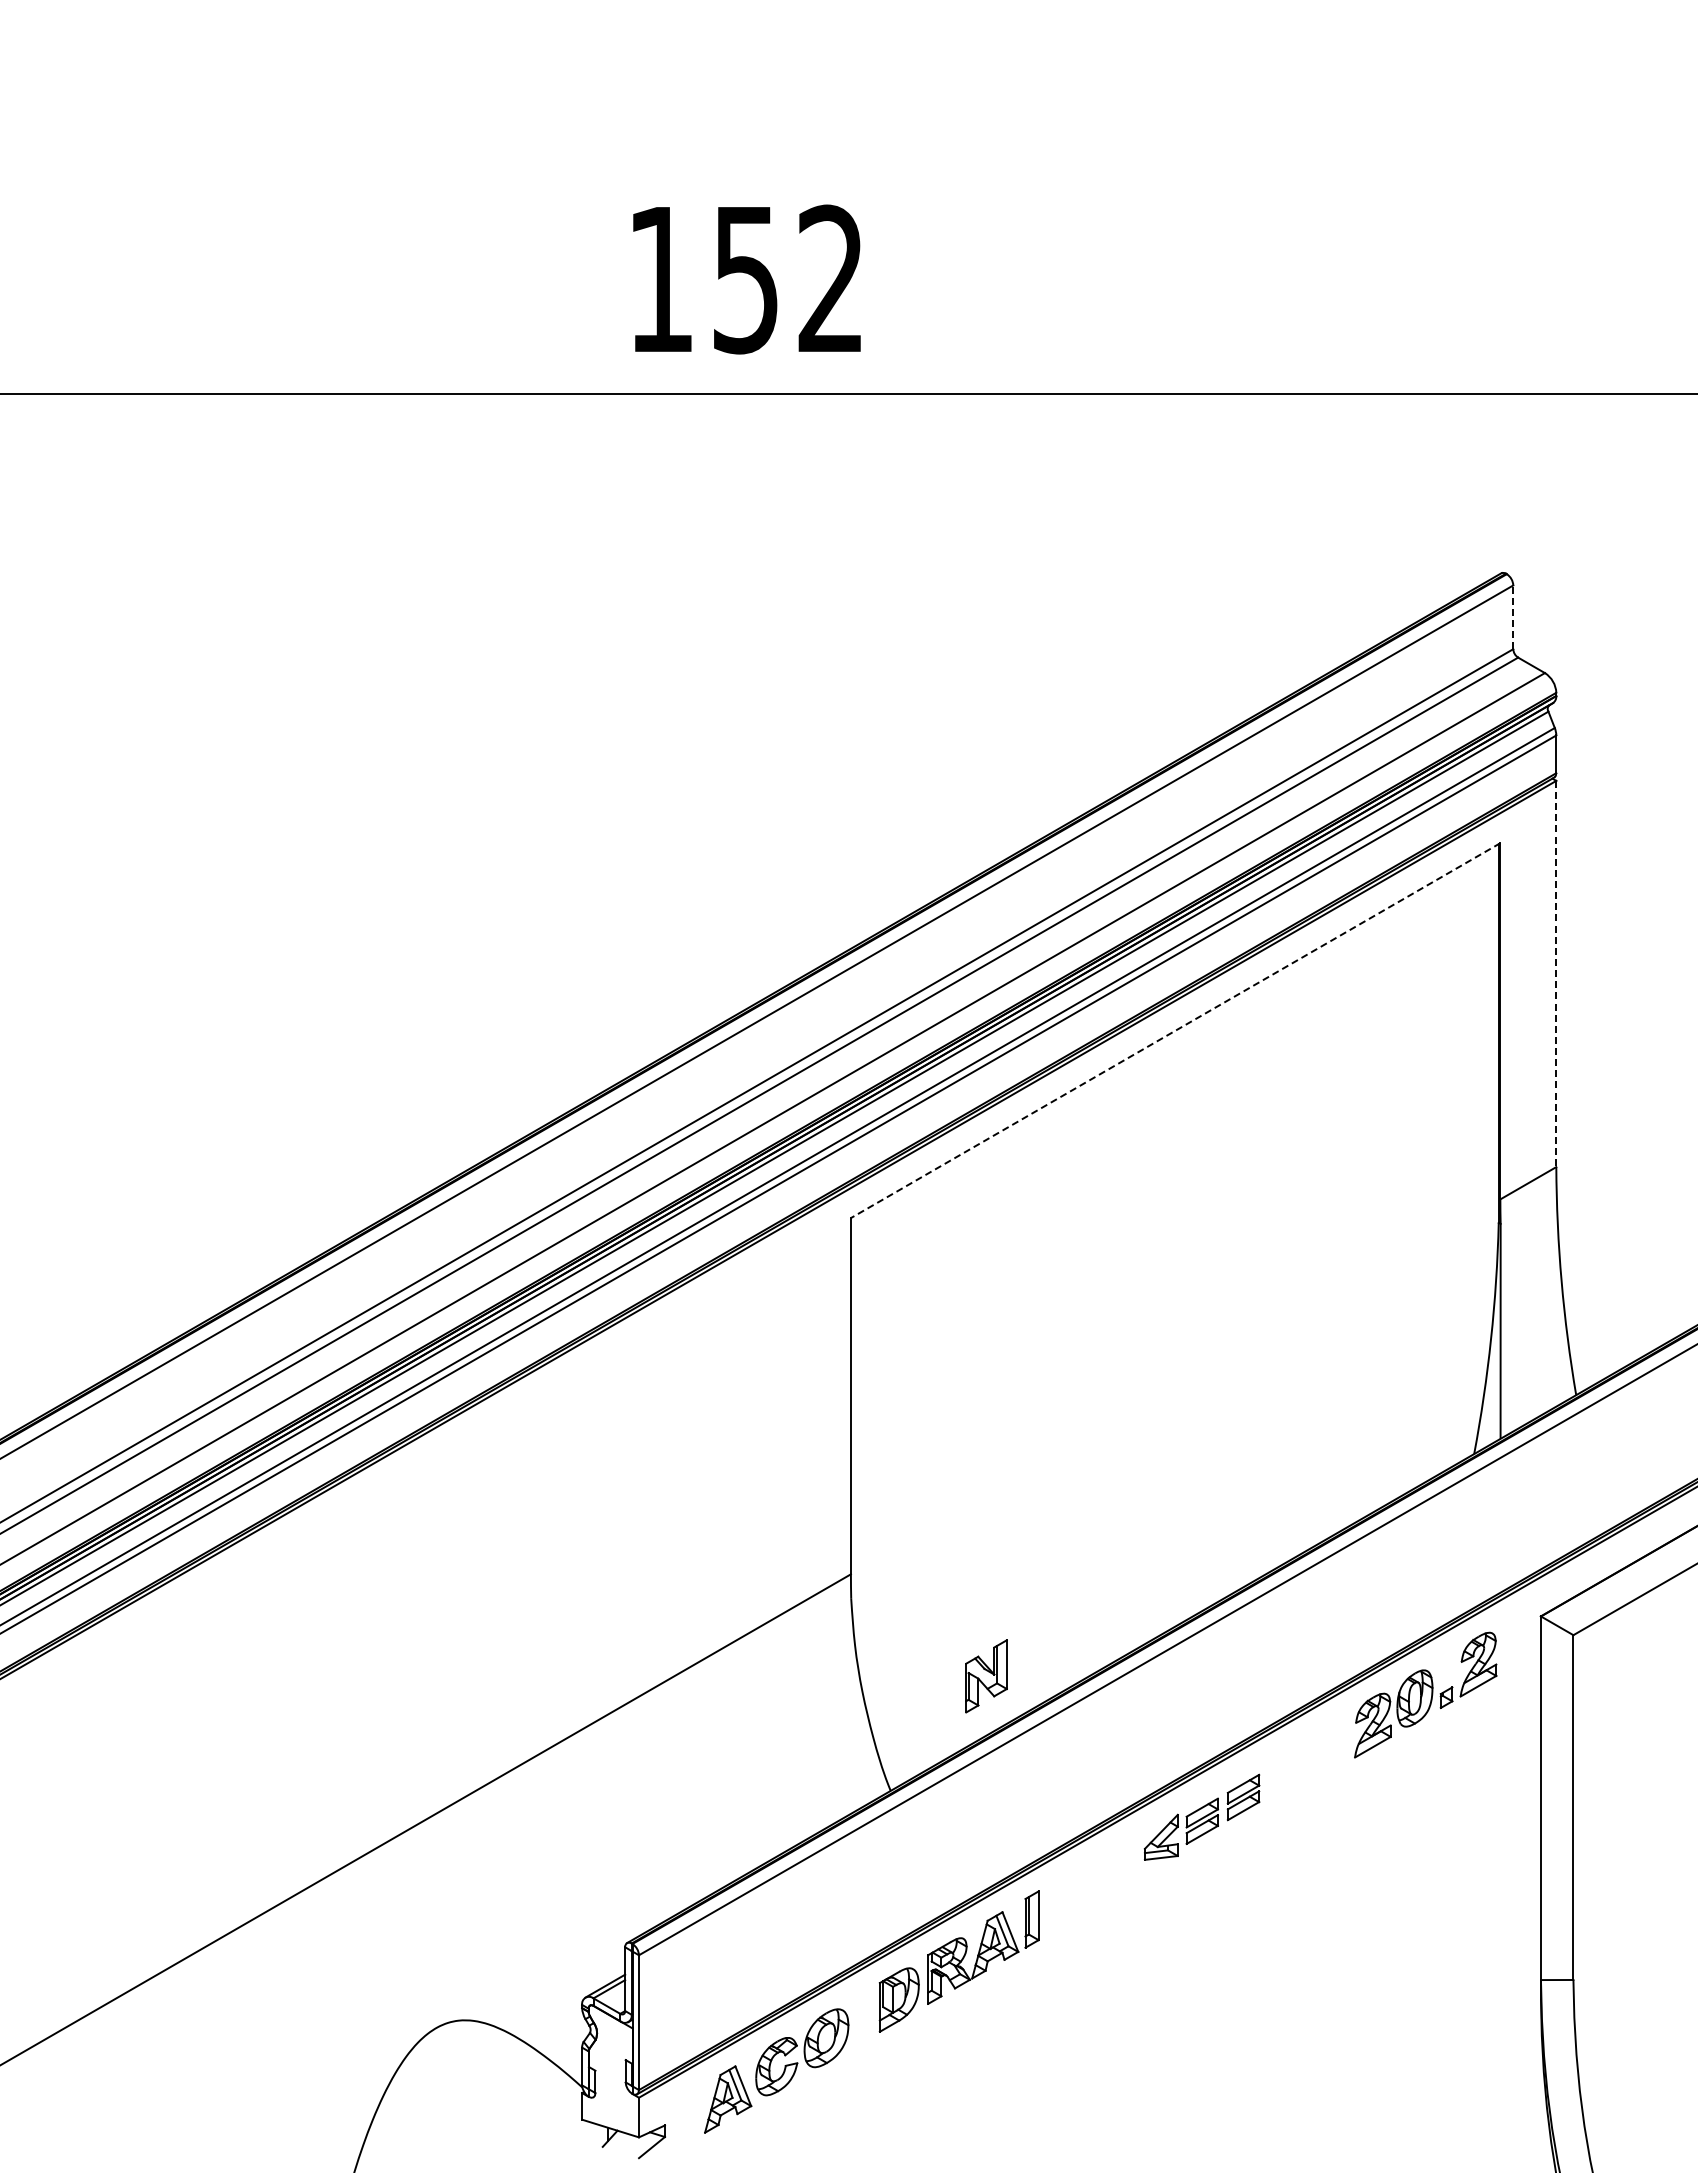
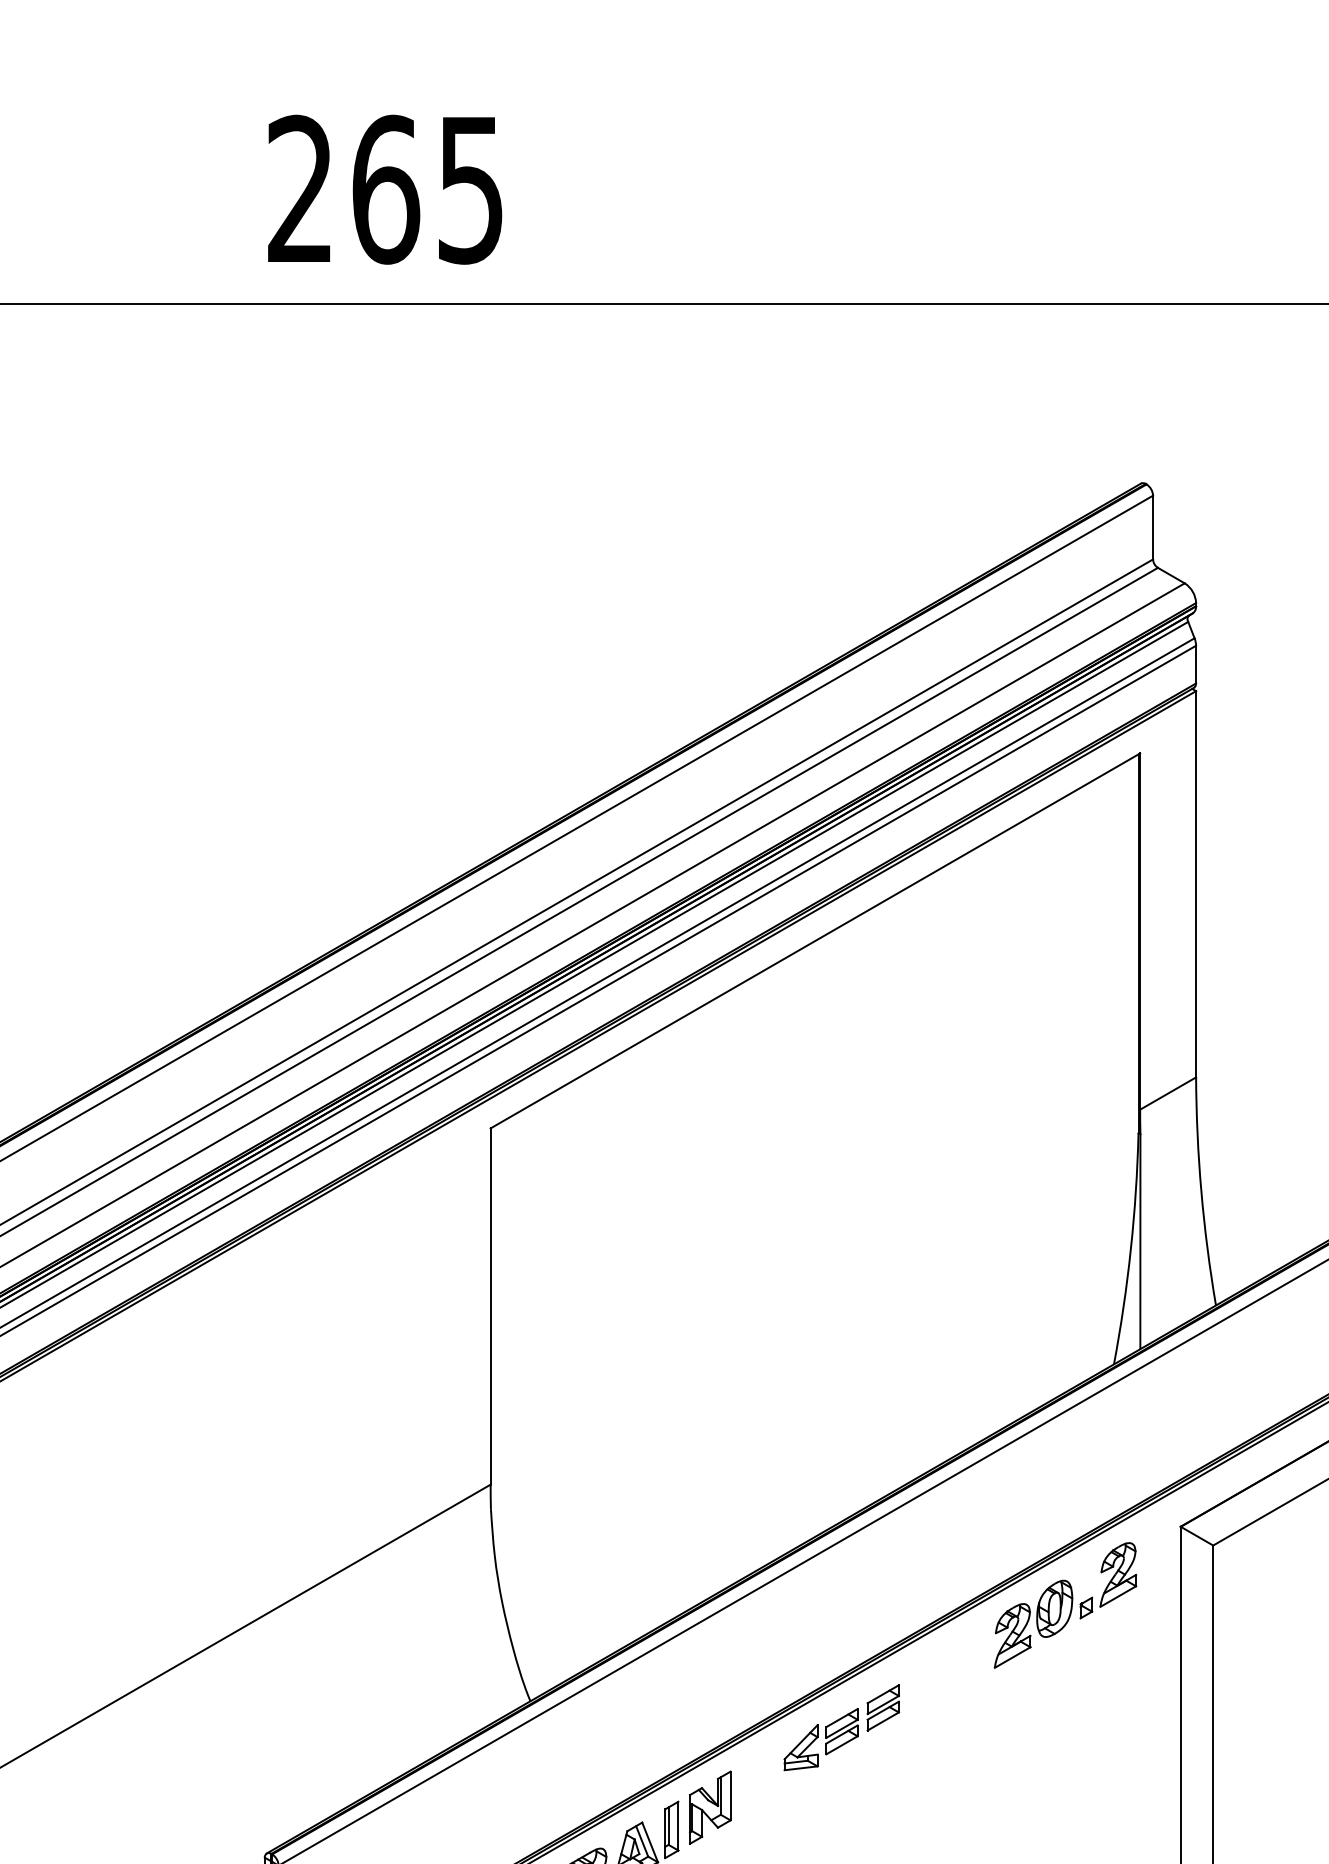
text: (745, 279) -> (385, 189), 152 -> 265
line: (1513, 617) -> (1153, 527), dashed -> solid
line: (1556, 974) -> (1196, 884), dashed -> solid
line: (1175, 1030) -> (815, 940), dashed -> solid
part: (986, 1676) -> (710, 1807), moved

